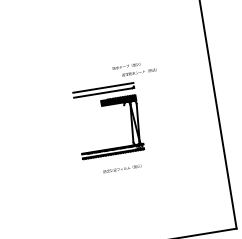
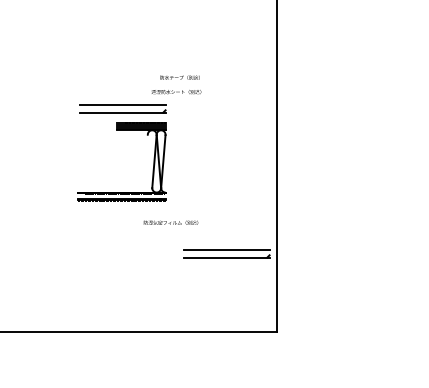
text: (126, 66) -> (179, 77), moved
text: (122, 168) -> (170, 222), moved
part: (192, 179) -> (226, 253), added

